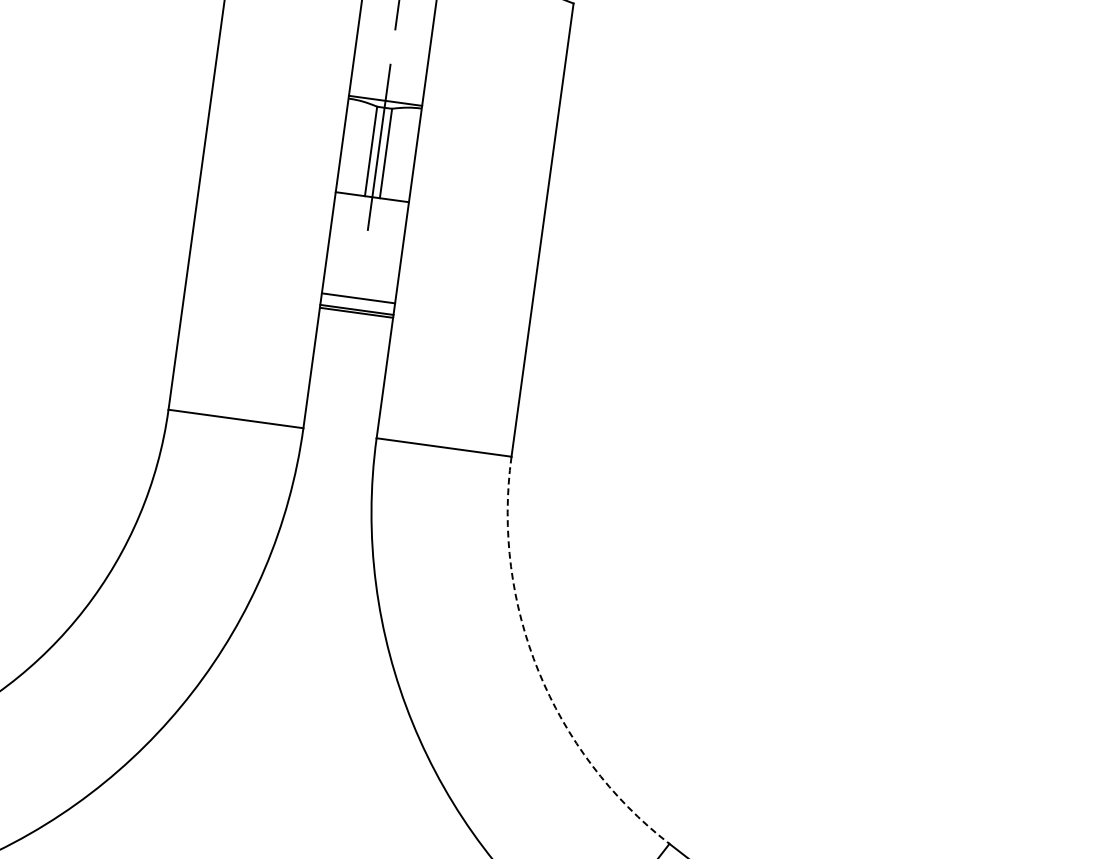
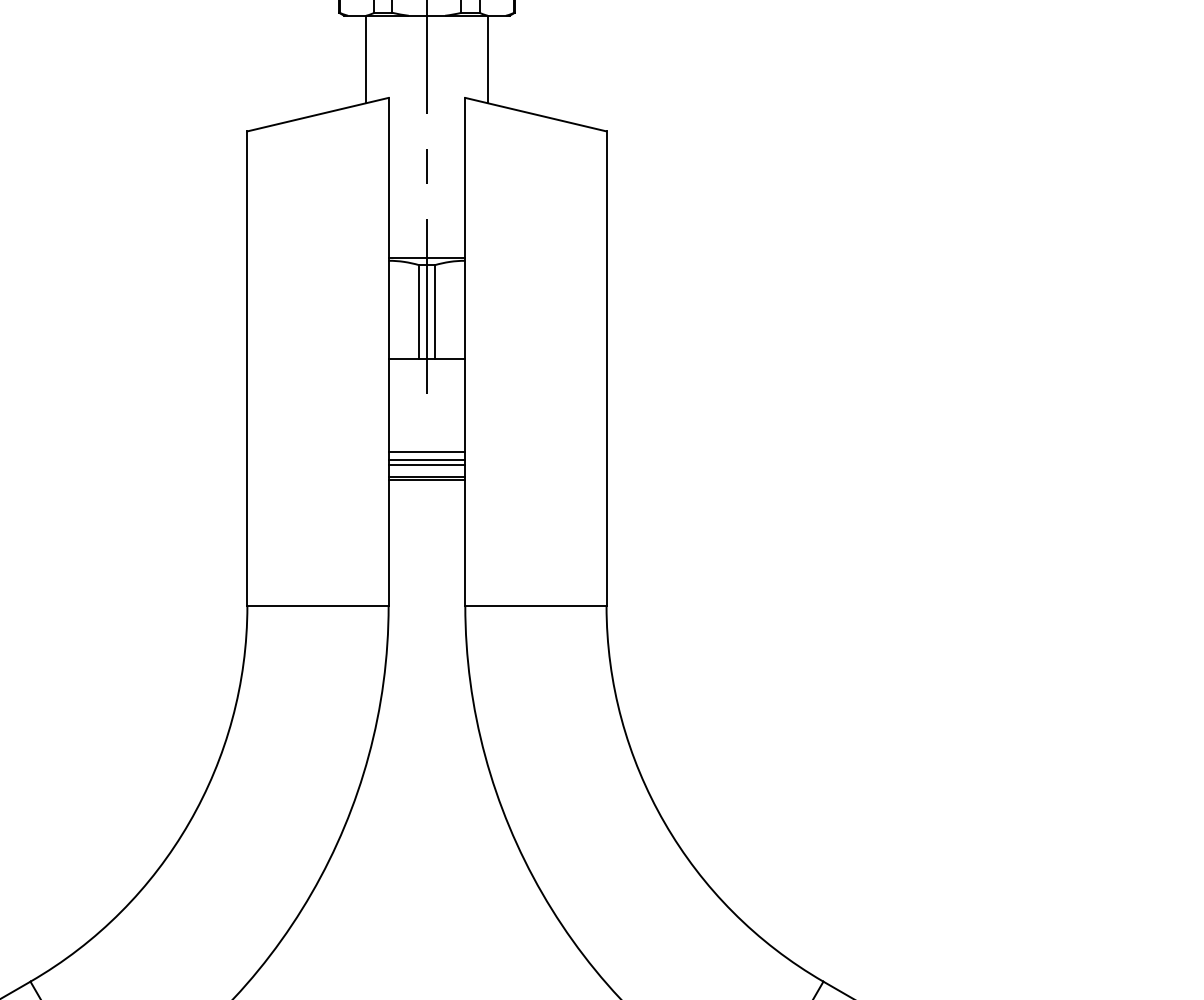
line: (359, 286) -> (426, 452), added
line: (358, 293) -> (426, 459), added
arc: (538, 671) -> (664, 822), dashed -> solid

